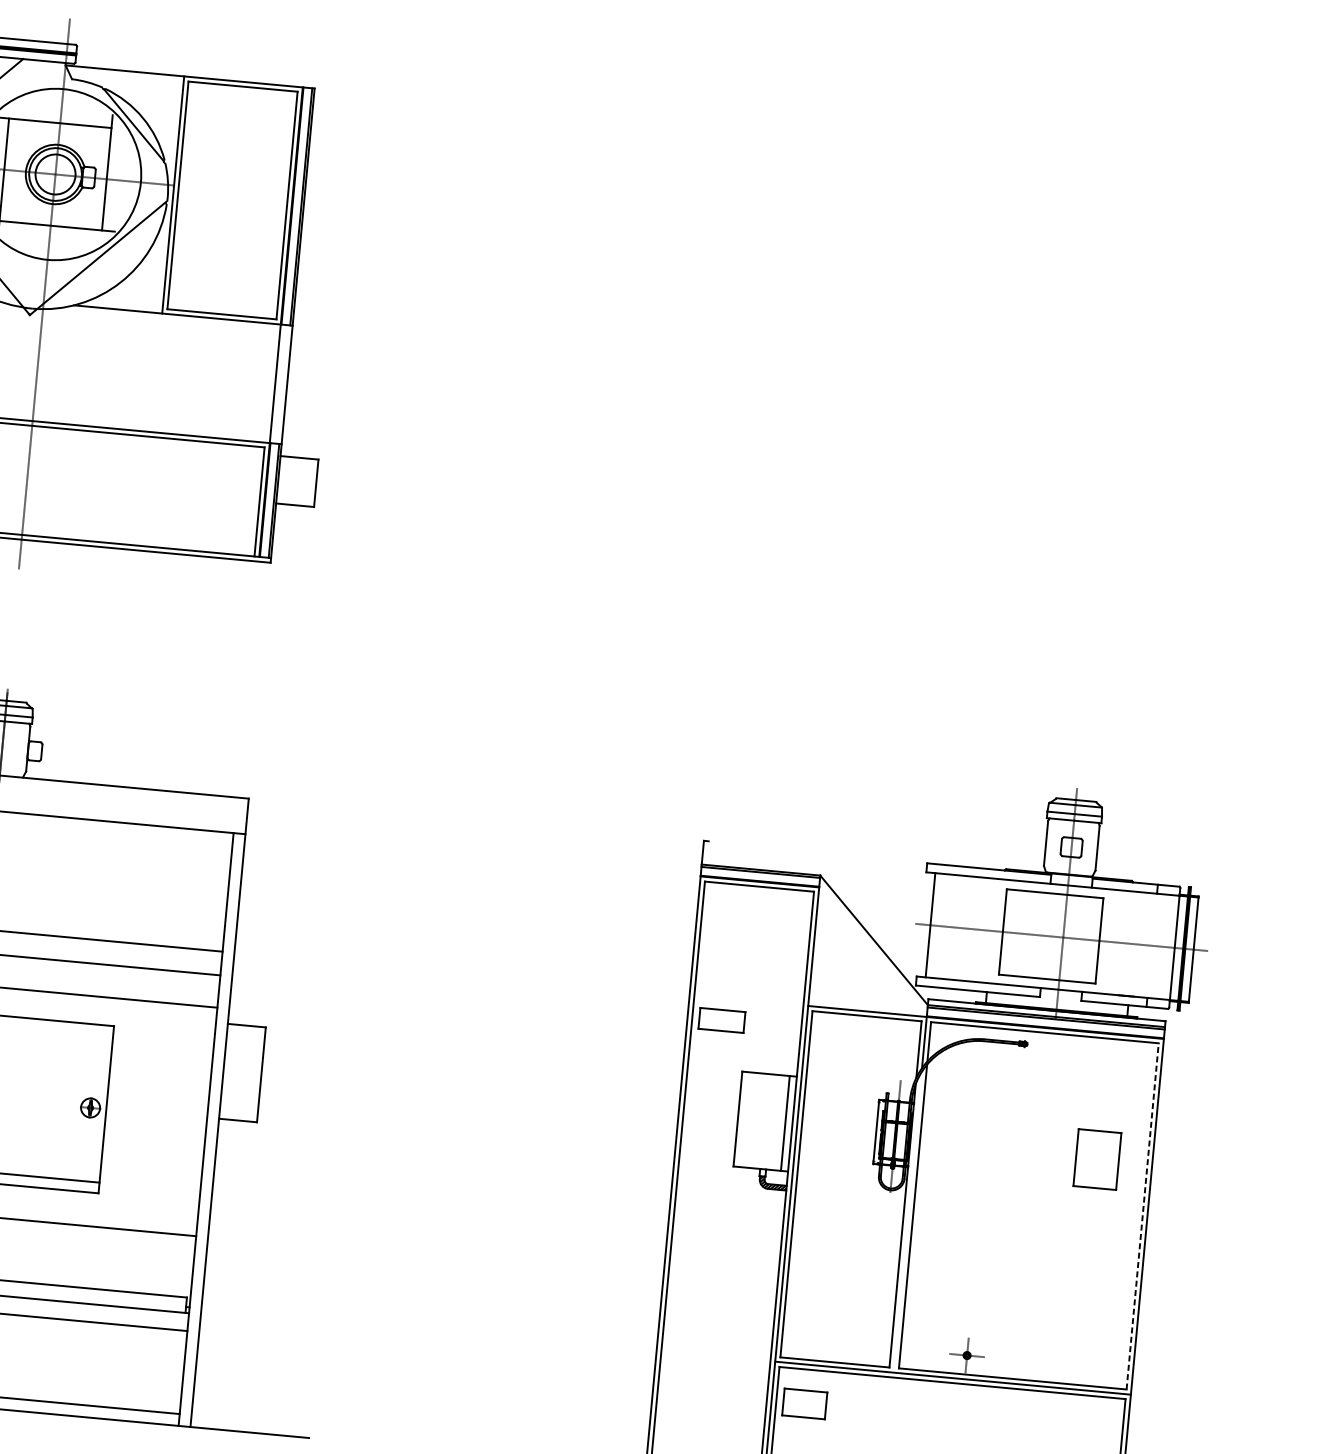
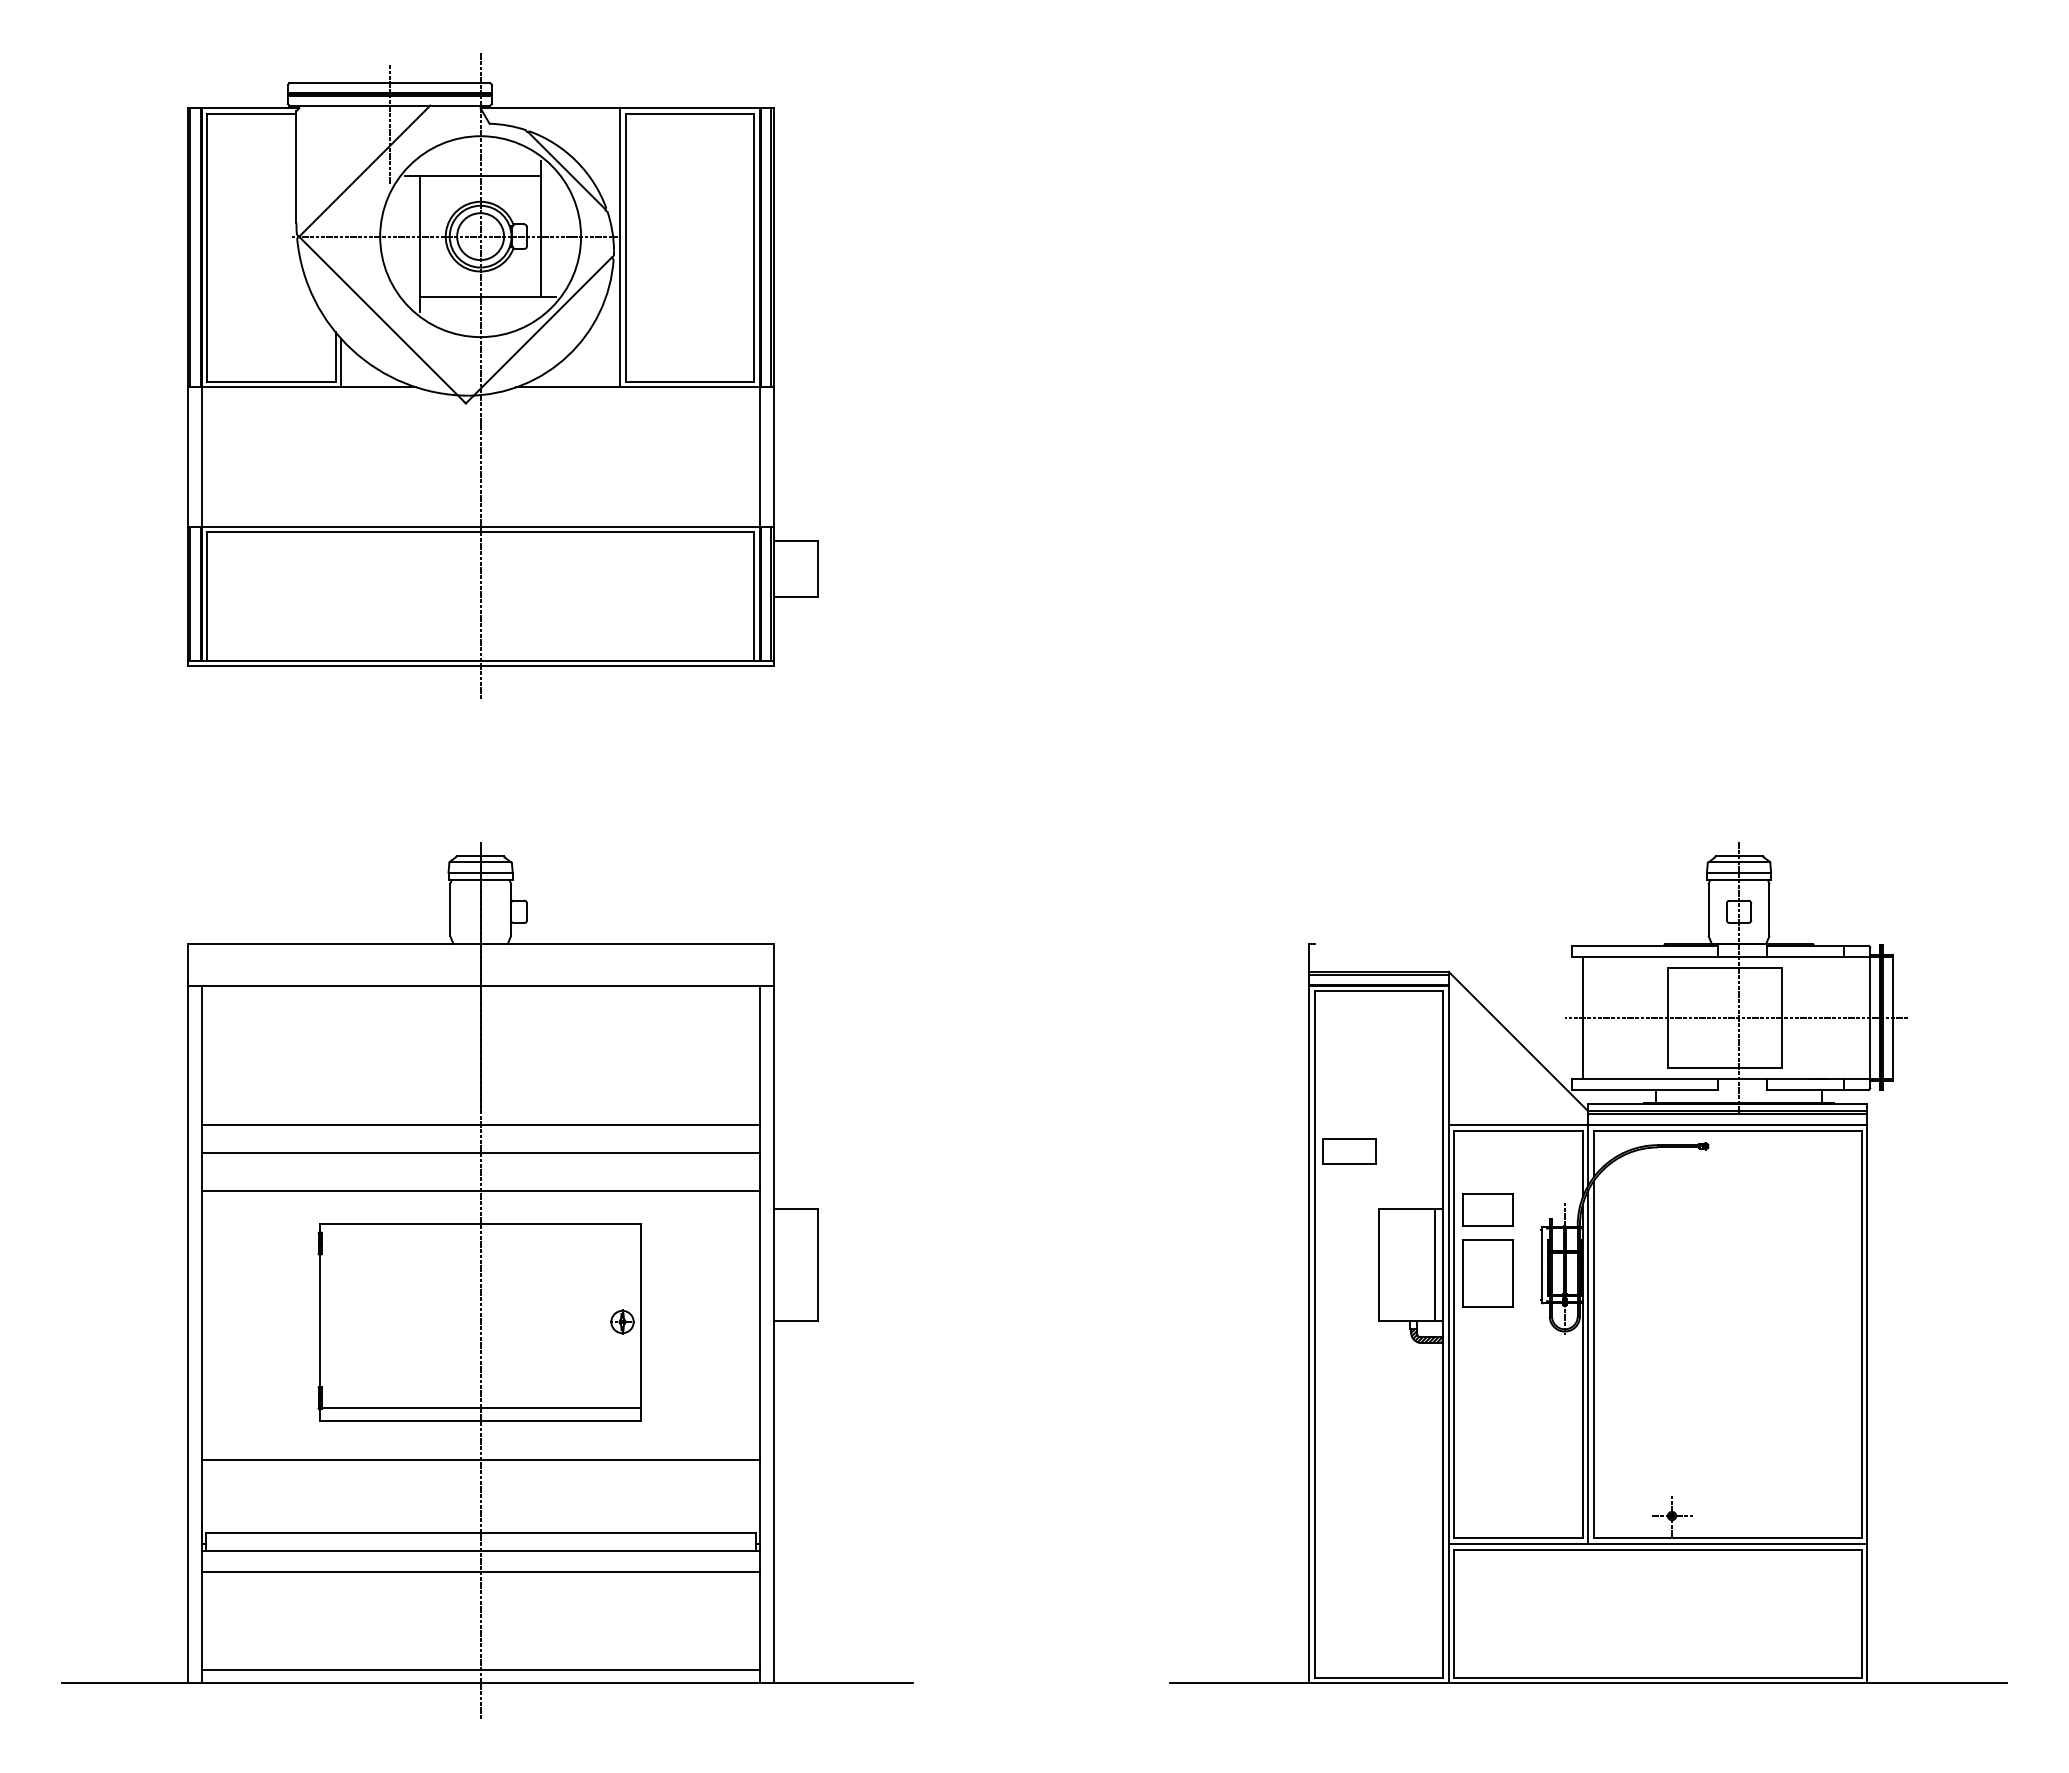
part: (1097, 1159) -> (1487, 1273), moved
line: (1142, 1216) -> (1861, 1334), dashed -> solid
line: (907, 1221) -> (1588, 1366), added
part: (804, 1403) -> (1487, 1209), moved

